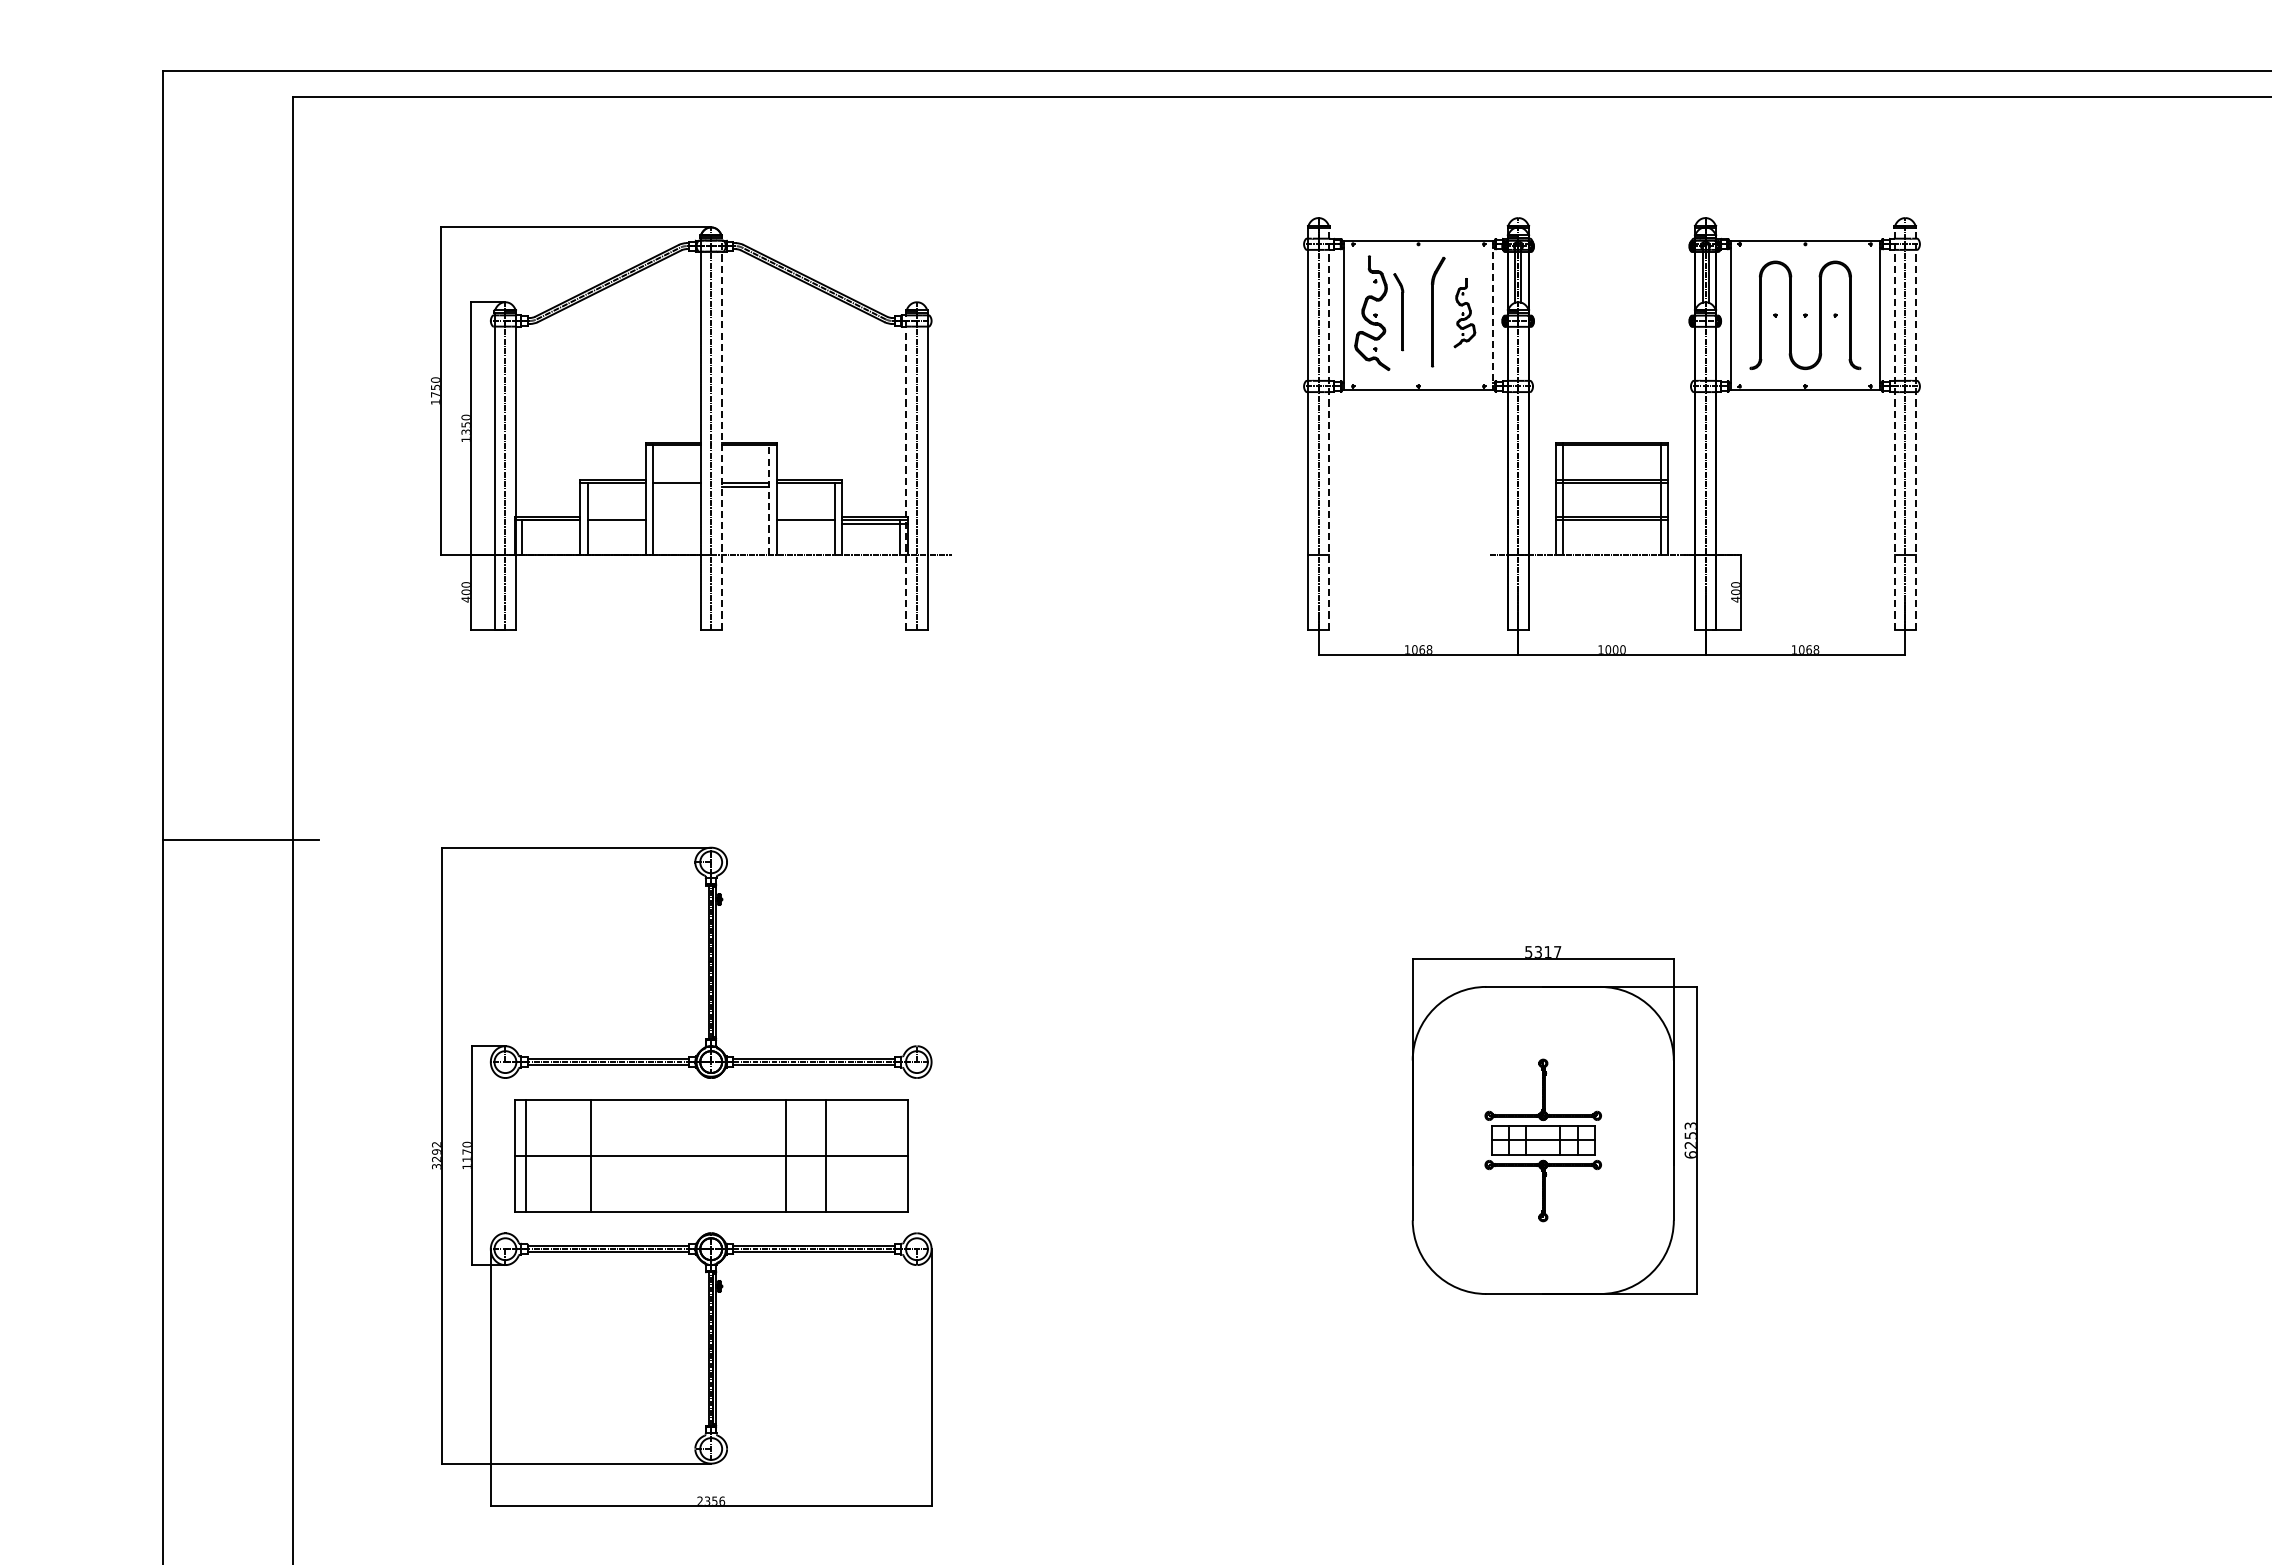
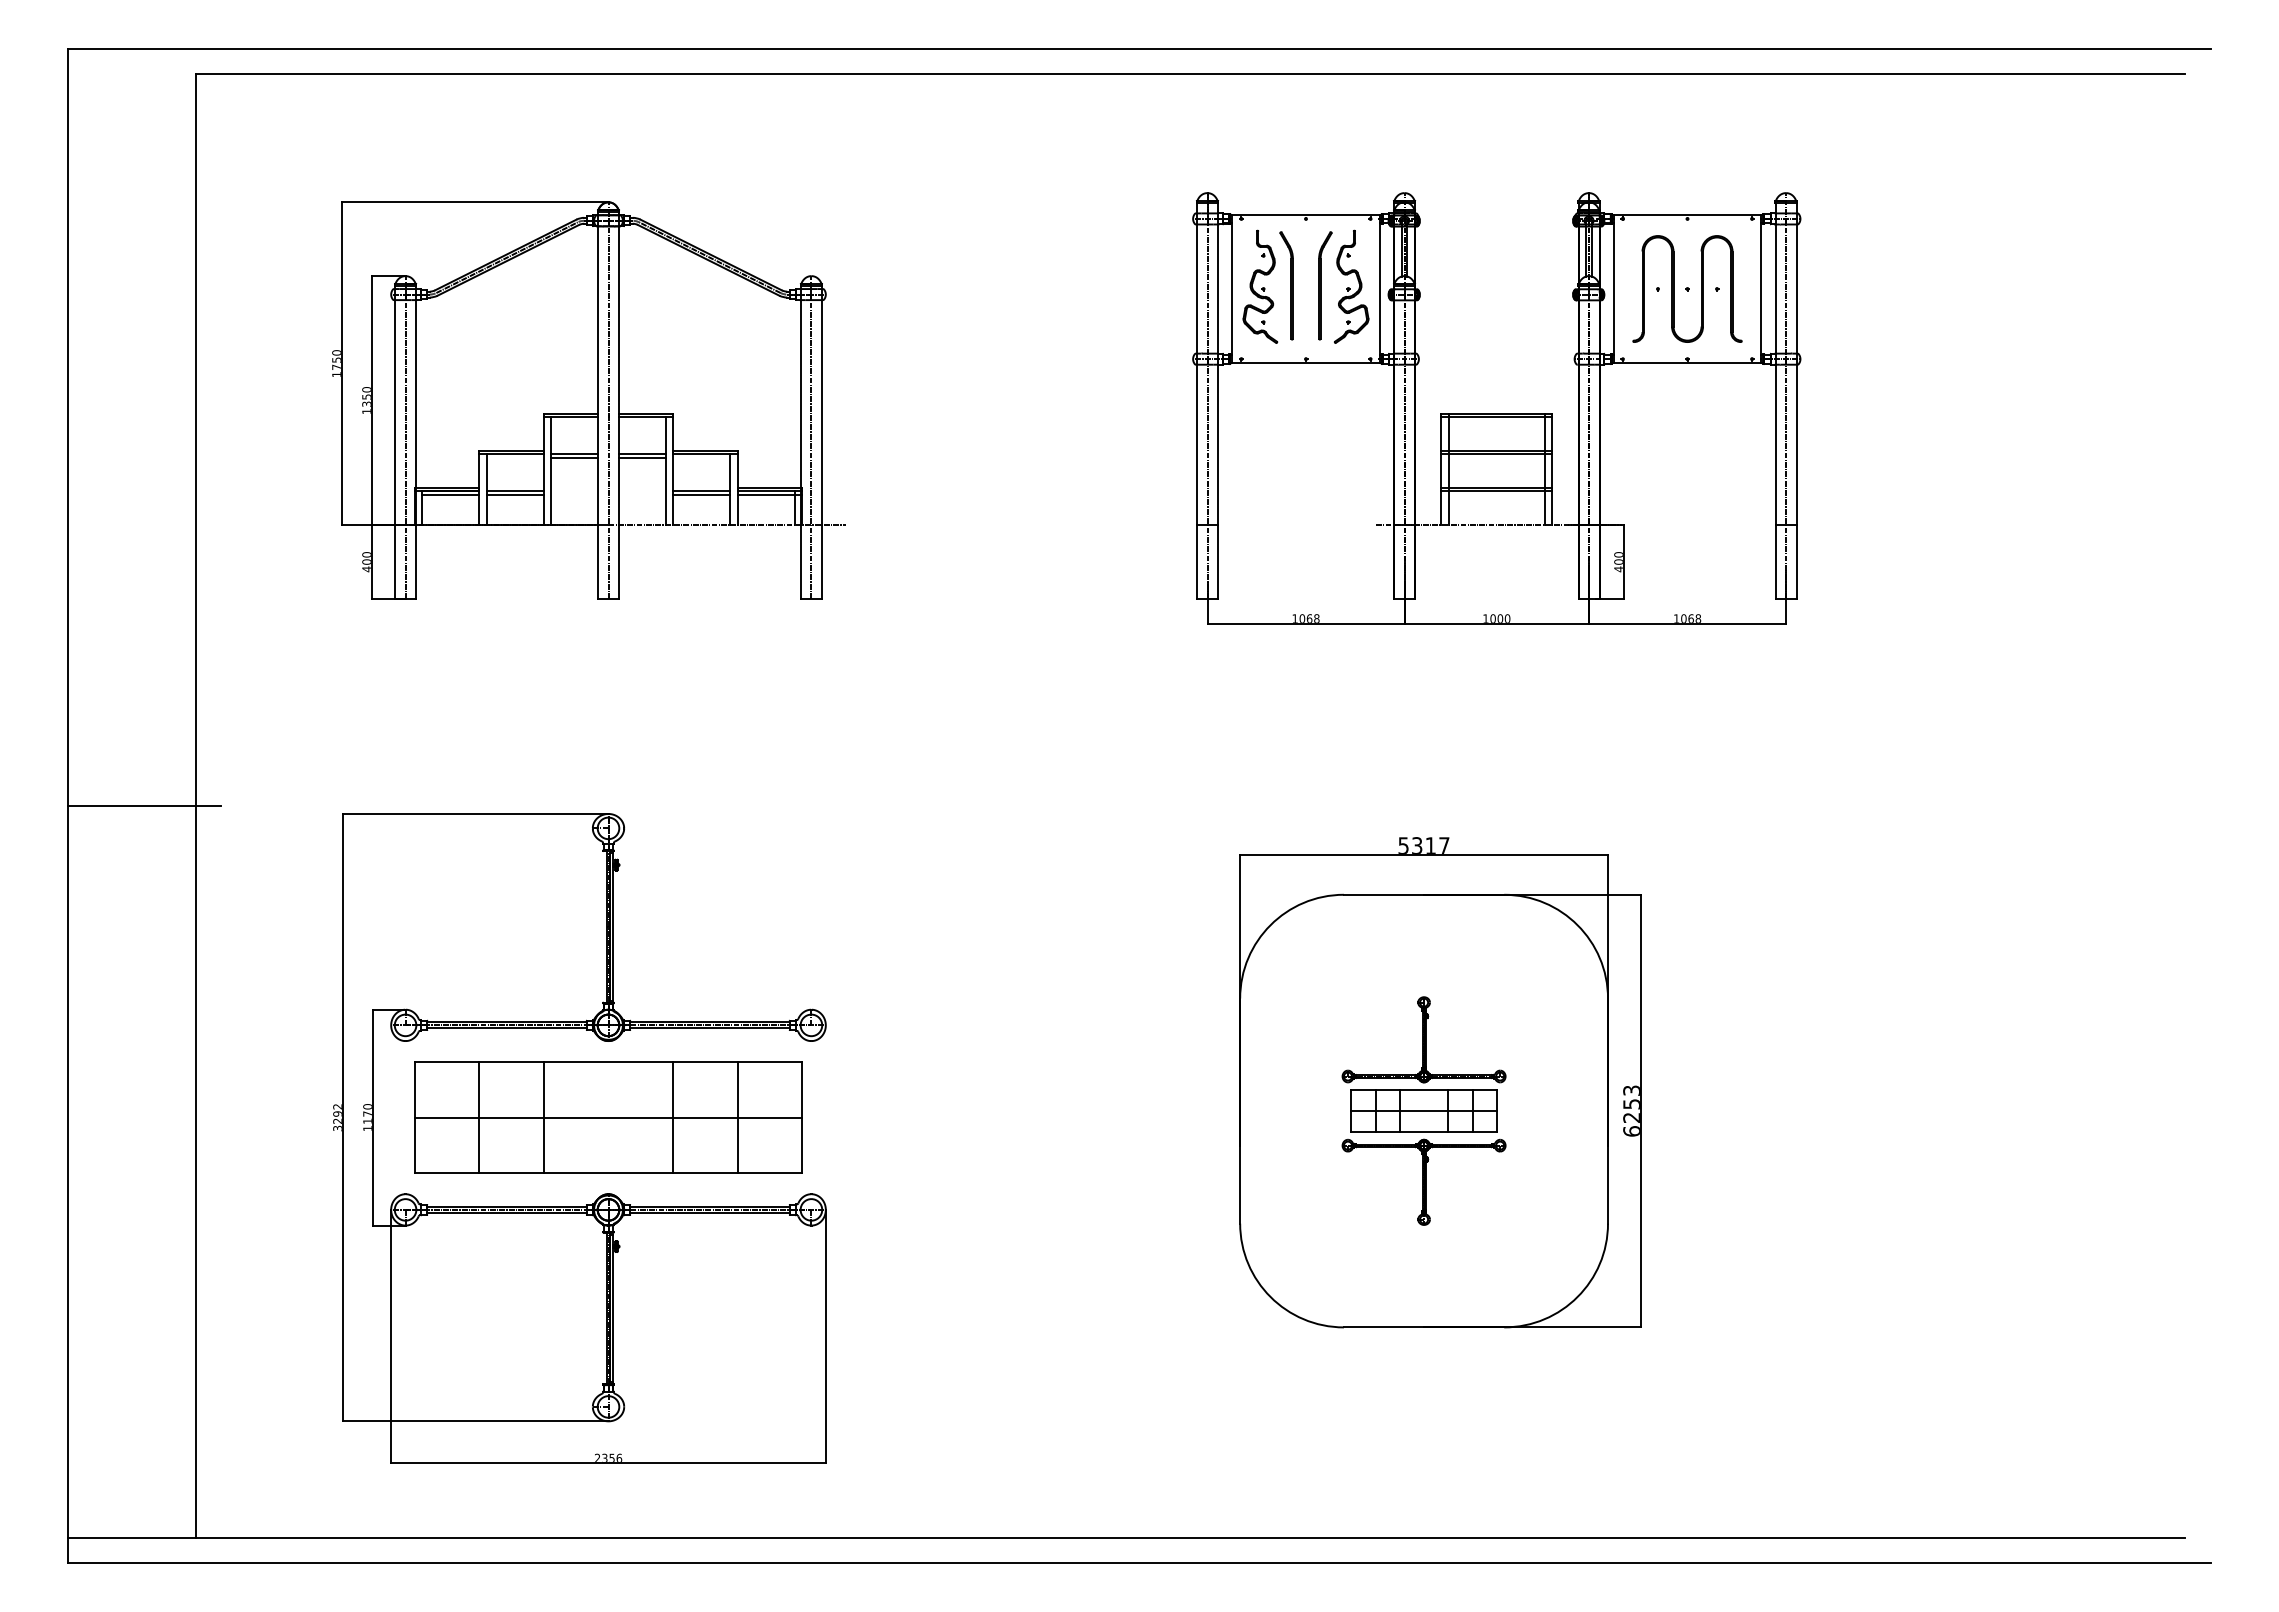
part: (1398, 311) -> (1286, 285), size x1.43
part: (1464, 312) -> (1351, 286), size x1.67
line: (1493, 315) -> (1379, 289), dashed -> solid
line: (1329, 429) -> (1218, 401), dashed -> solid
line: (1894, 429) -> (1775, 401), dashed -> solid
line: (1915, 429) -> (1796, 401), dashed -> solid
line: (722, 433) -> (619, 405), dashed -> solid
line: (905, 470) -> (800, 442), dashed -> solid
line: (676, 486) -> (574, 457), added
line: (769, 500) -> (665, 471), dashed -> solid
line: (550, 523) -> (450, 494), added
line: (615, 523) -> (514, 494), added
line: (805, 523) -> (701, 494), added
part: (1554, 1120) -> (1440, 1082), size x1.43
line: (525, 1155) -> (479, 1117), moved
line: (590, 1155) -> (543, 1117), moved
line: (786, 1155) -> (737, 1117), moved
line: (826, 1155) -> (673, 1117), moved

